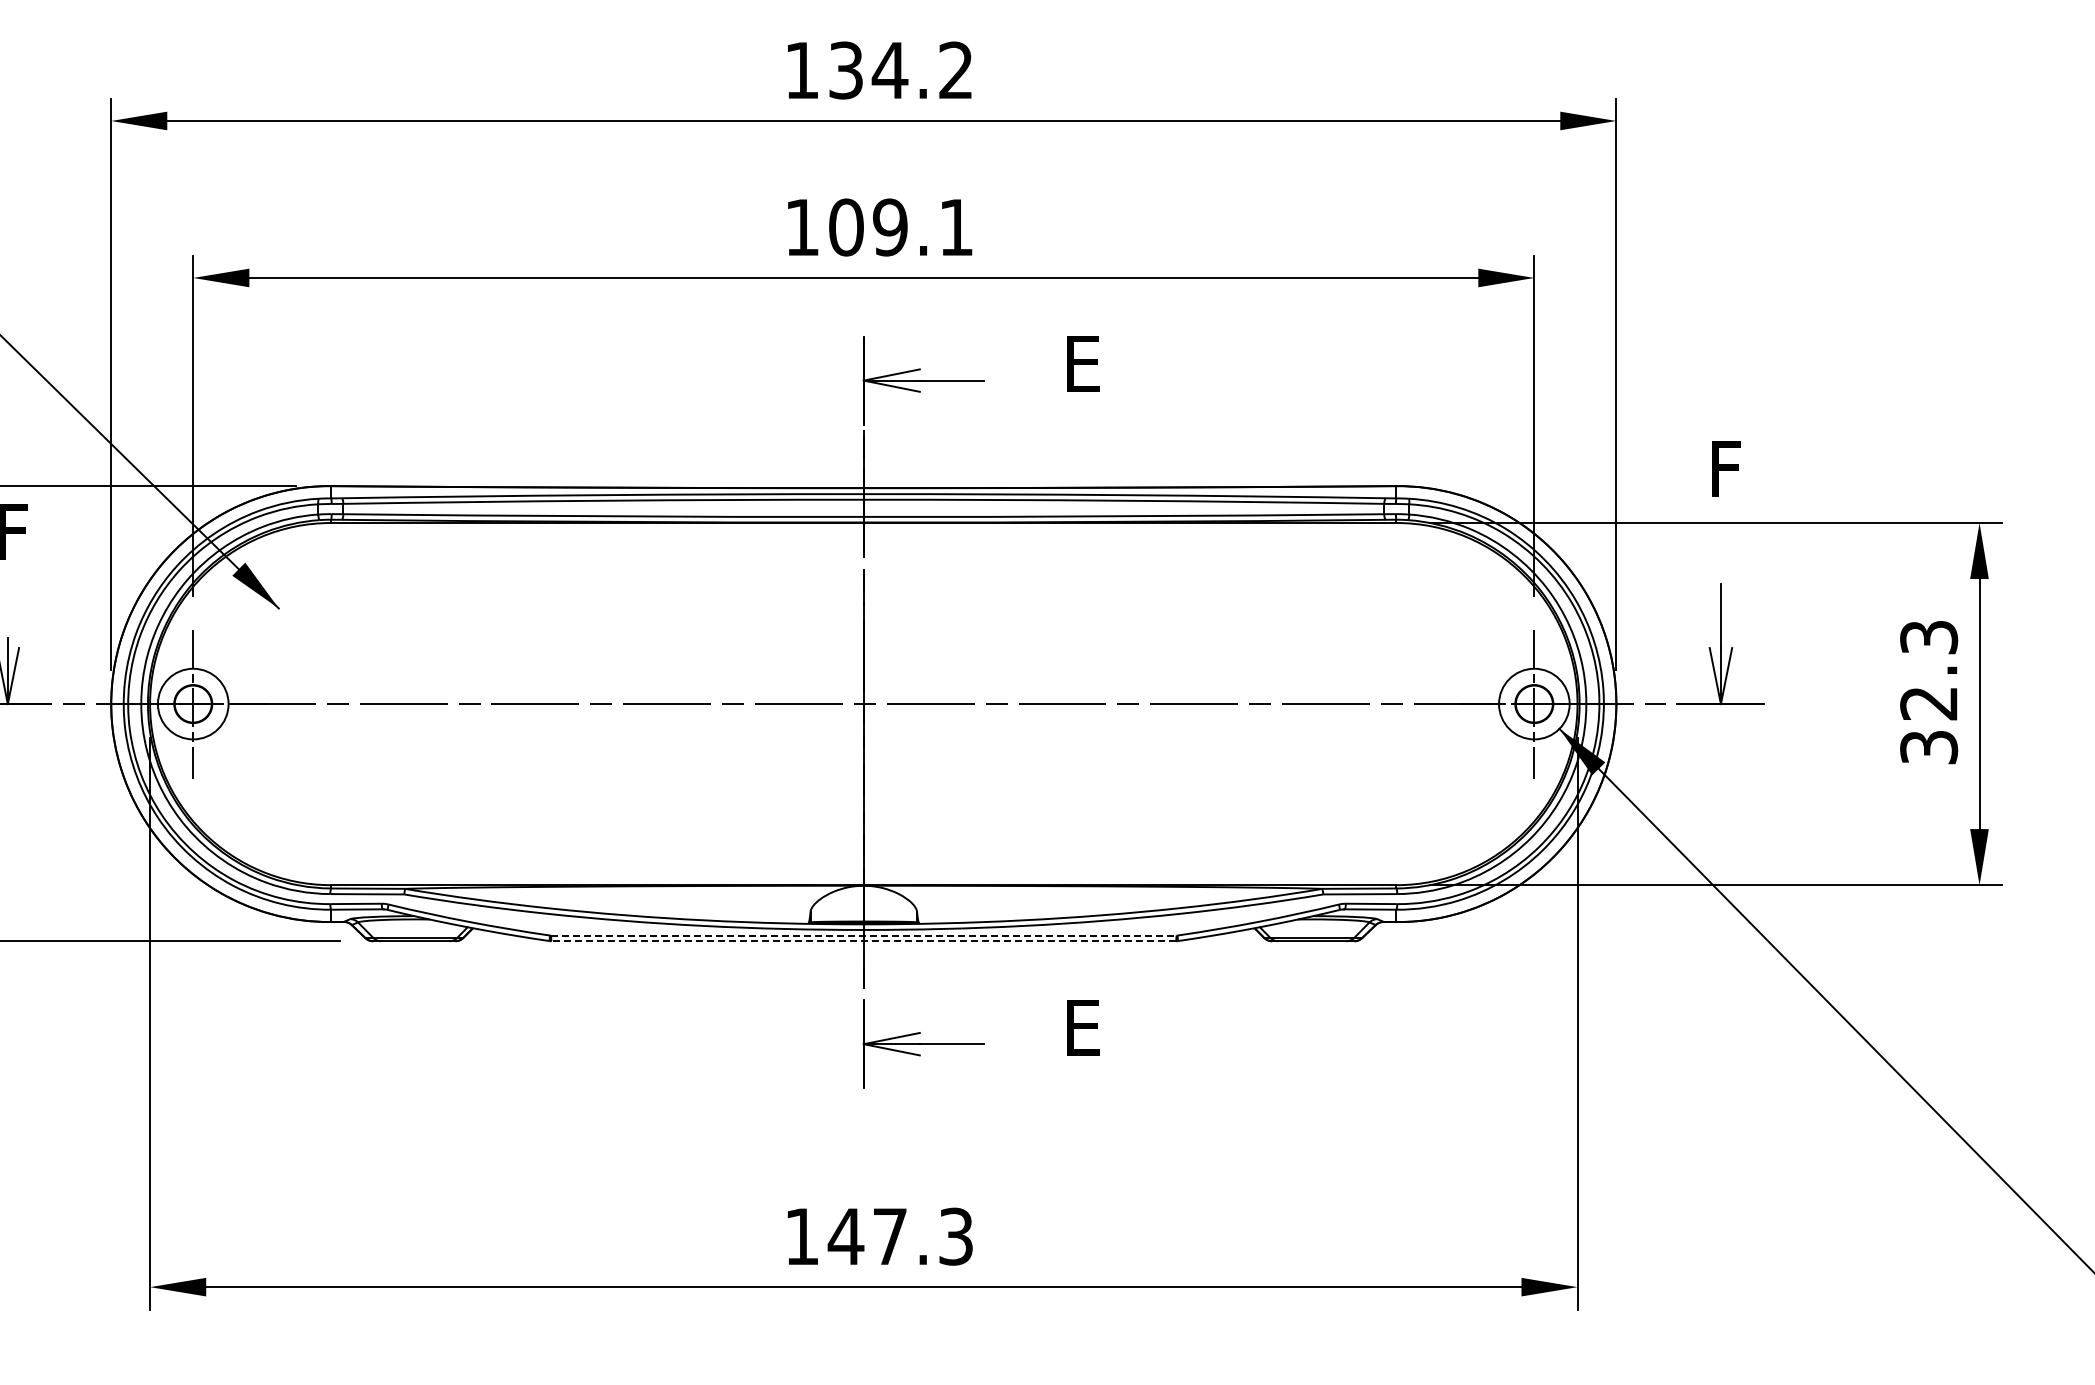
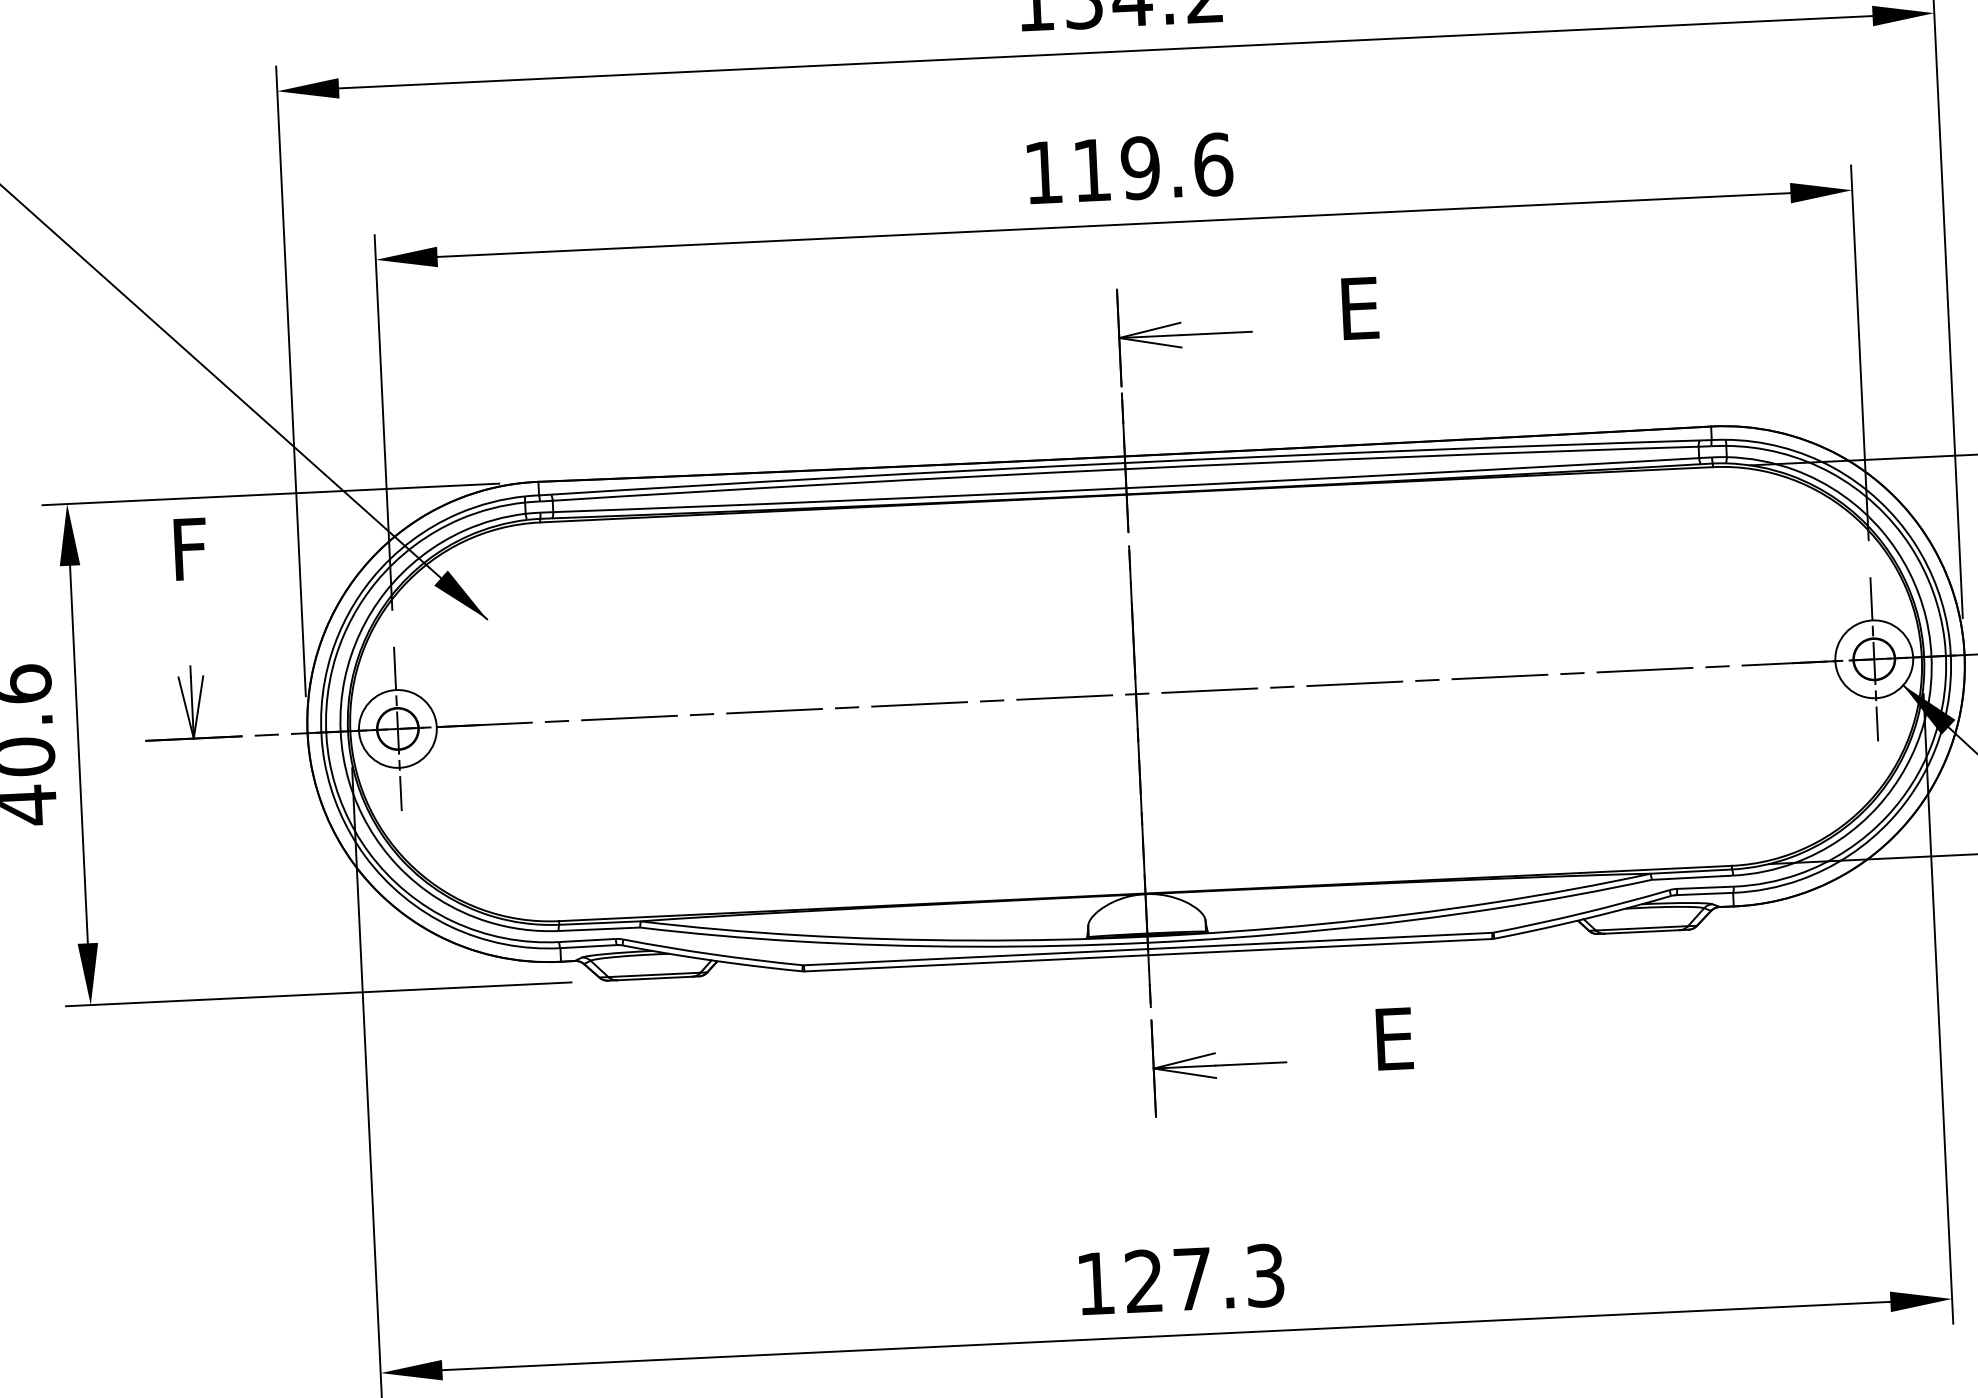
text: (901, 227) -> (1152, 167), 109.1 -> 119.6
line: (863, 935) -> (1147, 948), dashed -> solid
line: (863, 941) -> (1148, 955), dashed -> solid
text: (845, 1235) -> (1143, 1280), 147.3 -> 127.3

